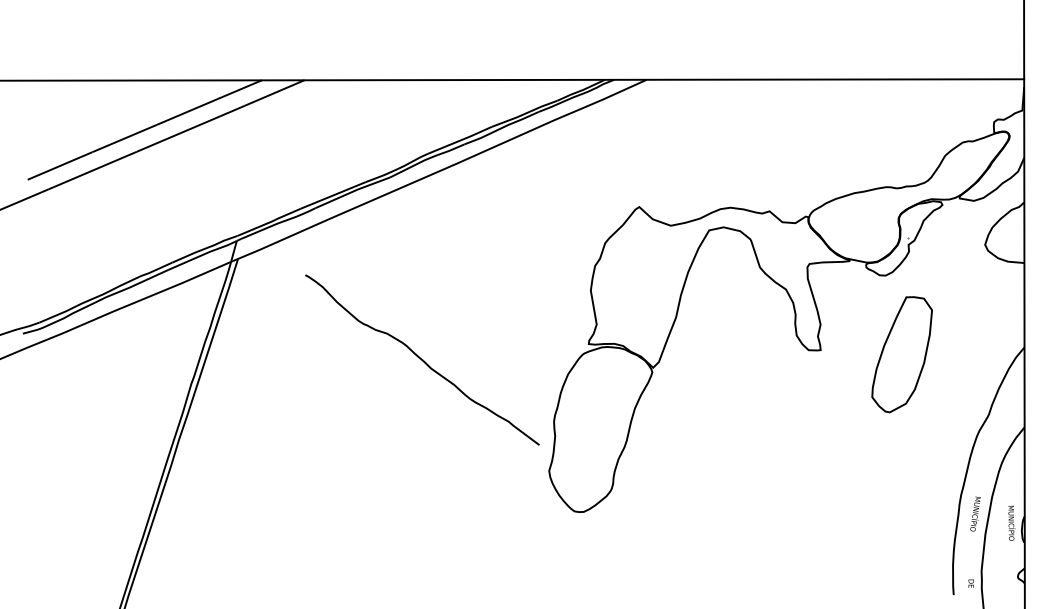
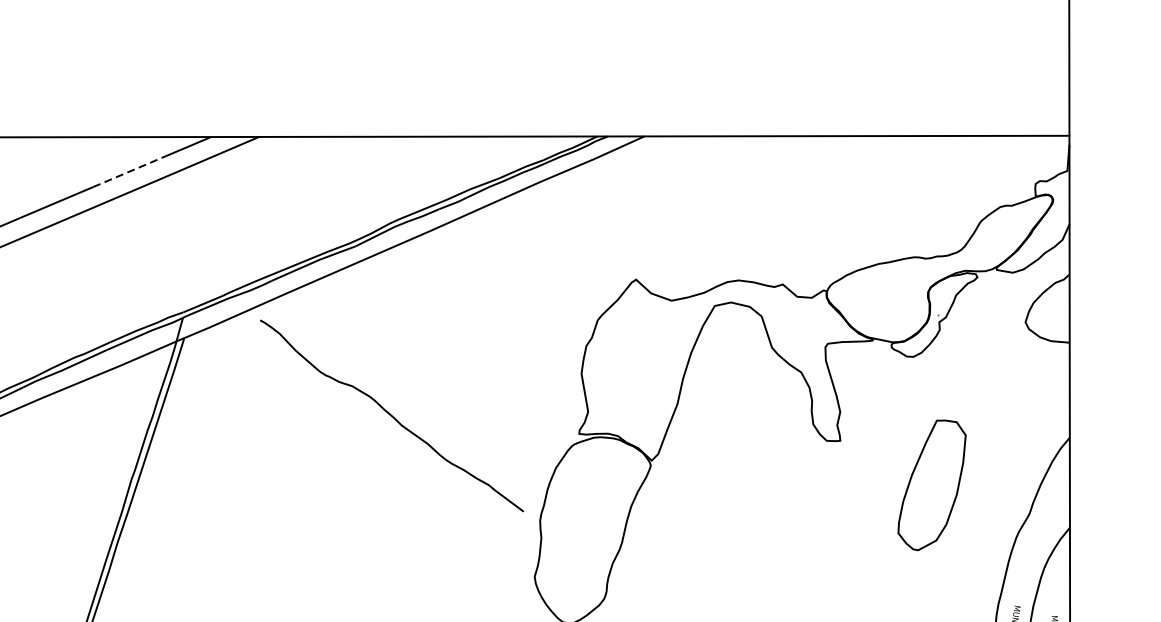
line: (189, 110) -> (129, 170), solid -> dashed
part: (901, 354) -> (931, 485), moved
curve: (422, 359) -> (392, 415), moved

